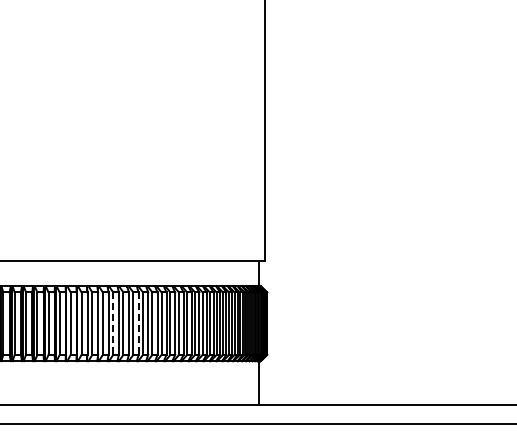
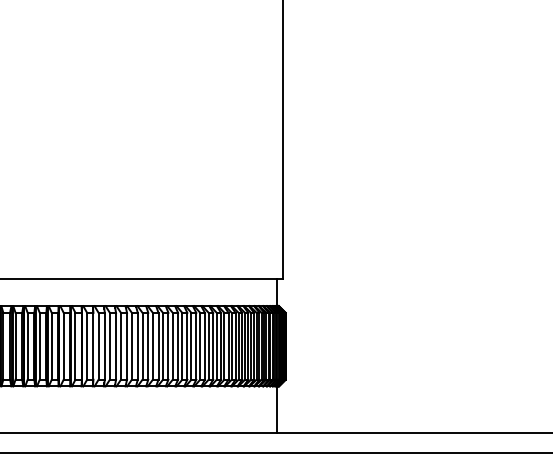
line: (113, 324) -> (121, 347), dashed -> solid
line: (138, 324) -> (148, 347), dashed -> solid

